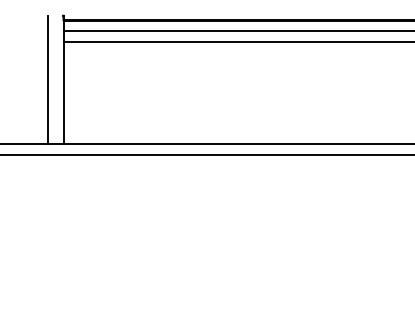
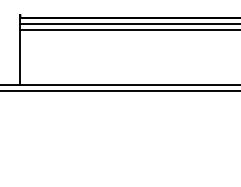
line: (48, 78) -> (12, 49), removed

